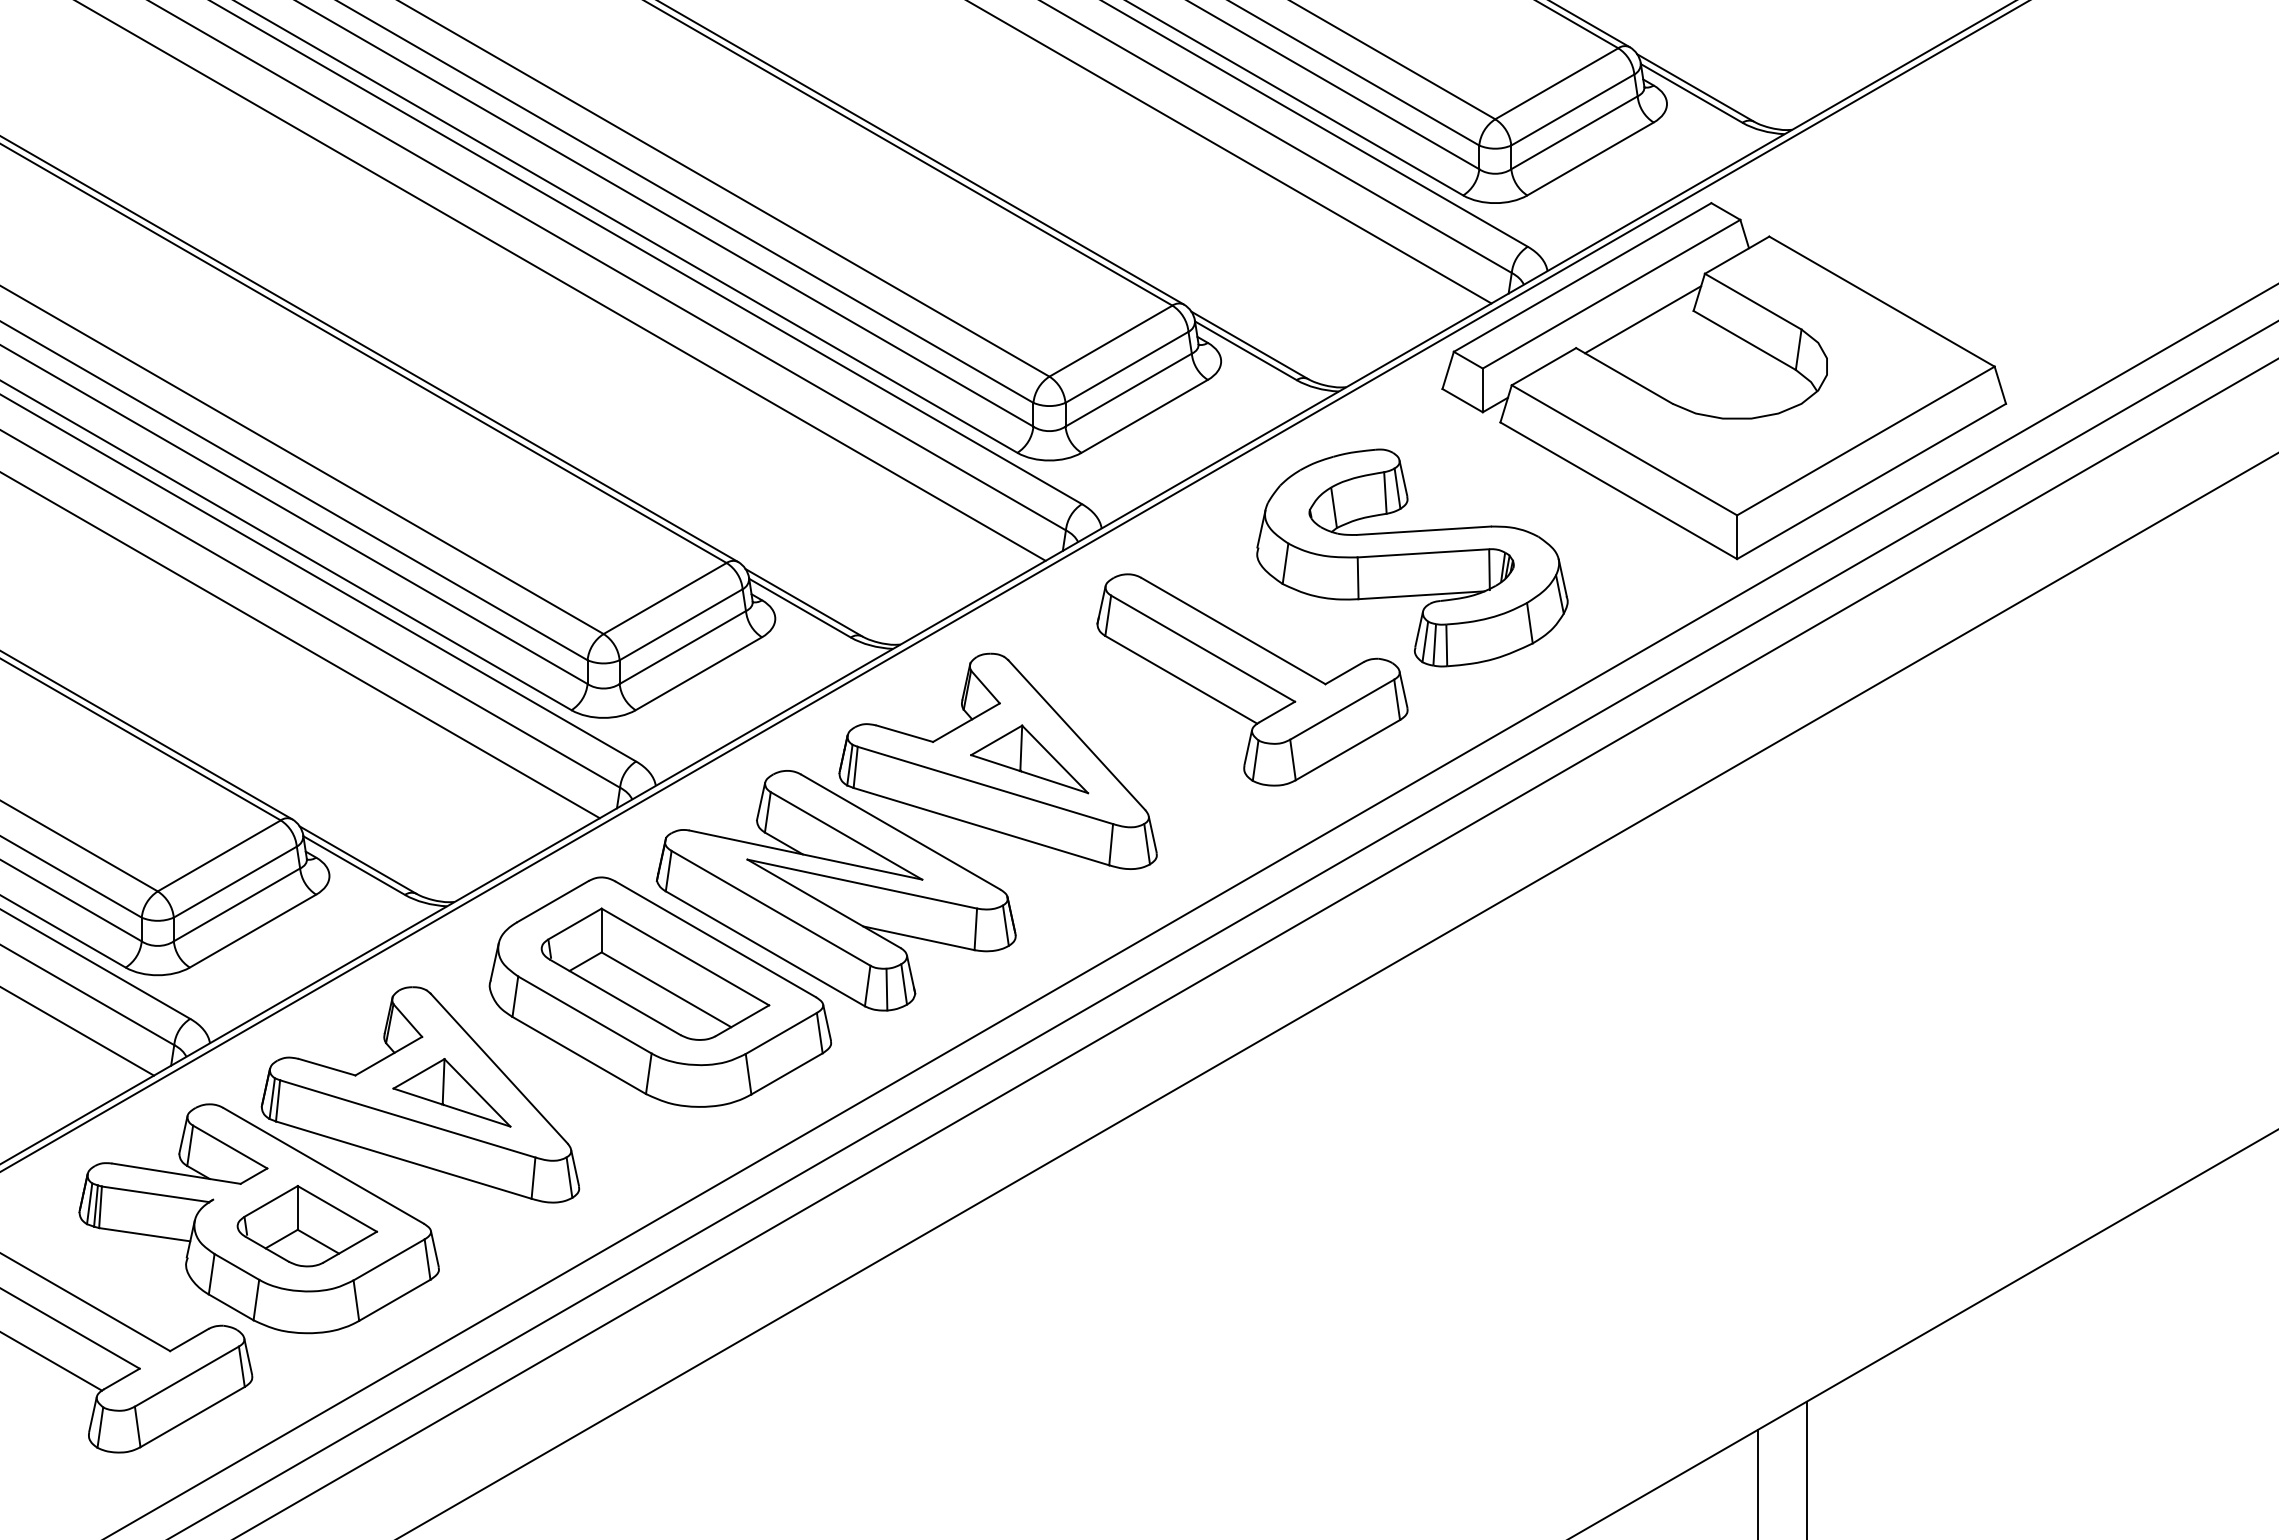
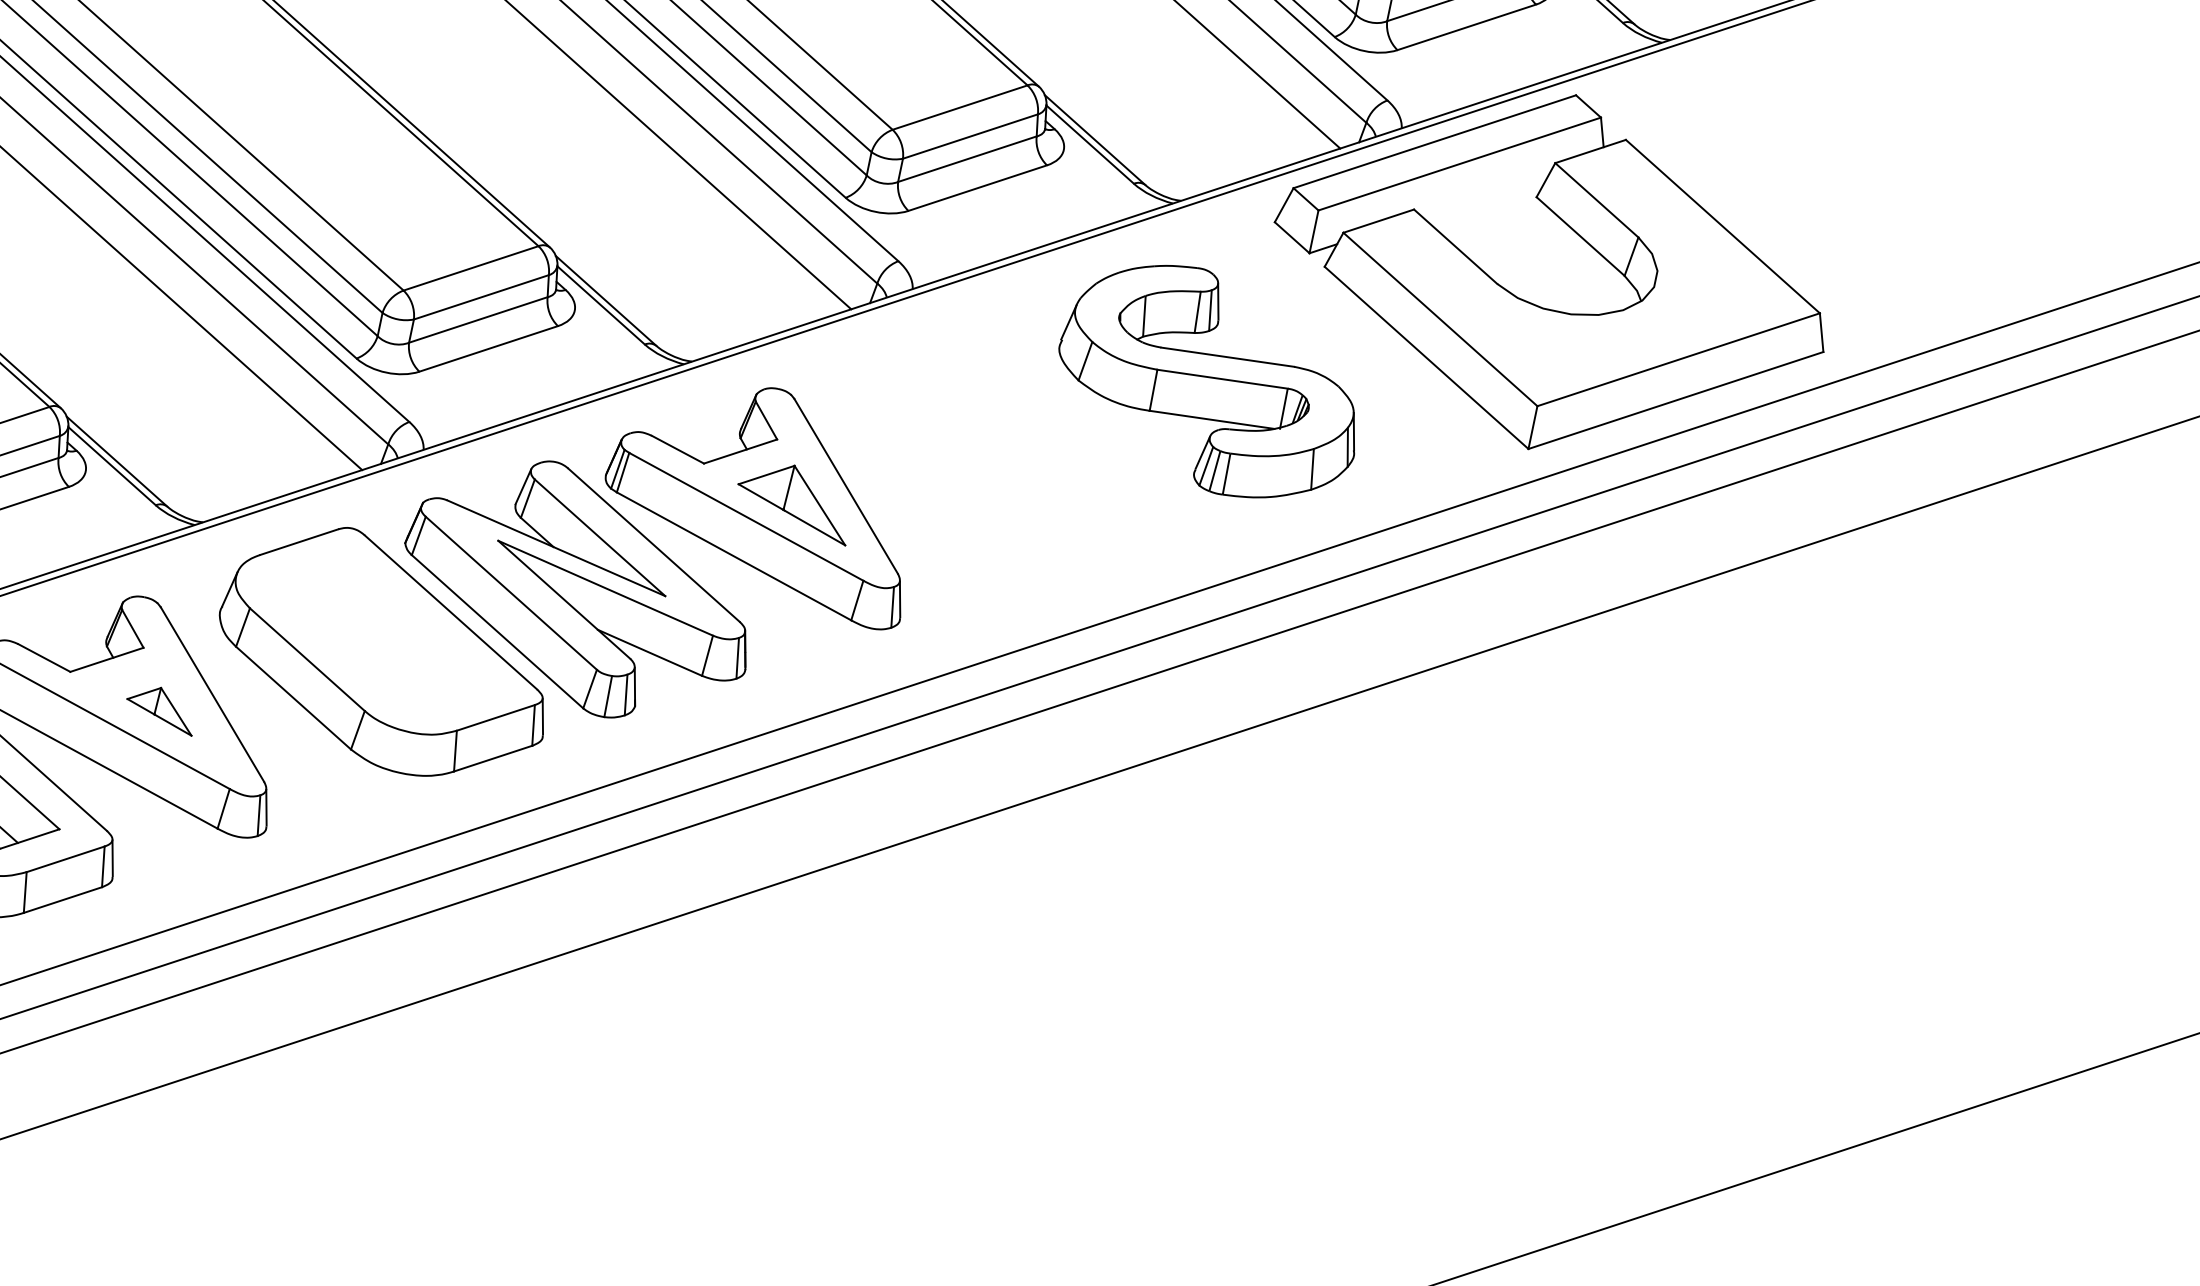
line: (1643, 319) -> (1485, 195), removed
part: (1252, 679) -> (1029, 467), removed
part: (655, 973) -> (384, 633), removed
part: (451, 1092) -> (160, 708), size x0.6

